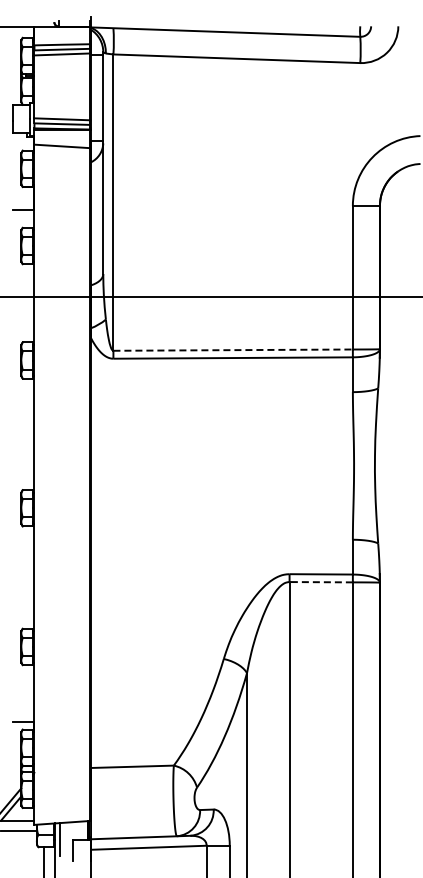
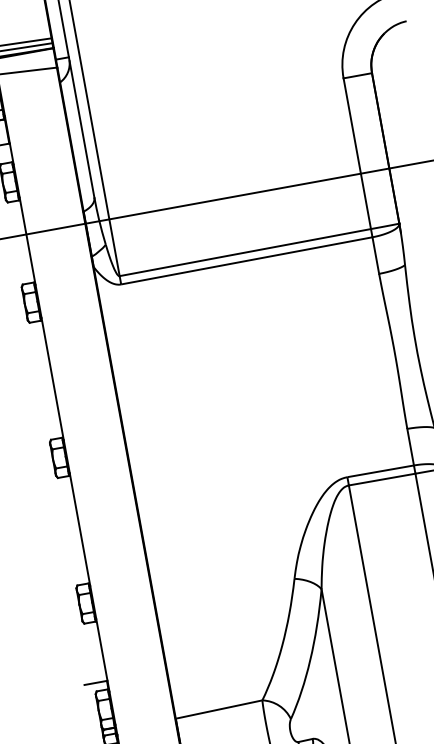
line: (233, 350) -> (245, 252), dashed -> solid
line: (321, 582) -> (382, 479), dashed -> solid

